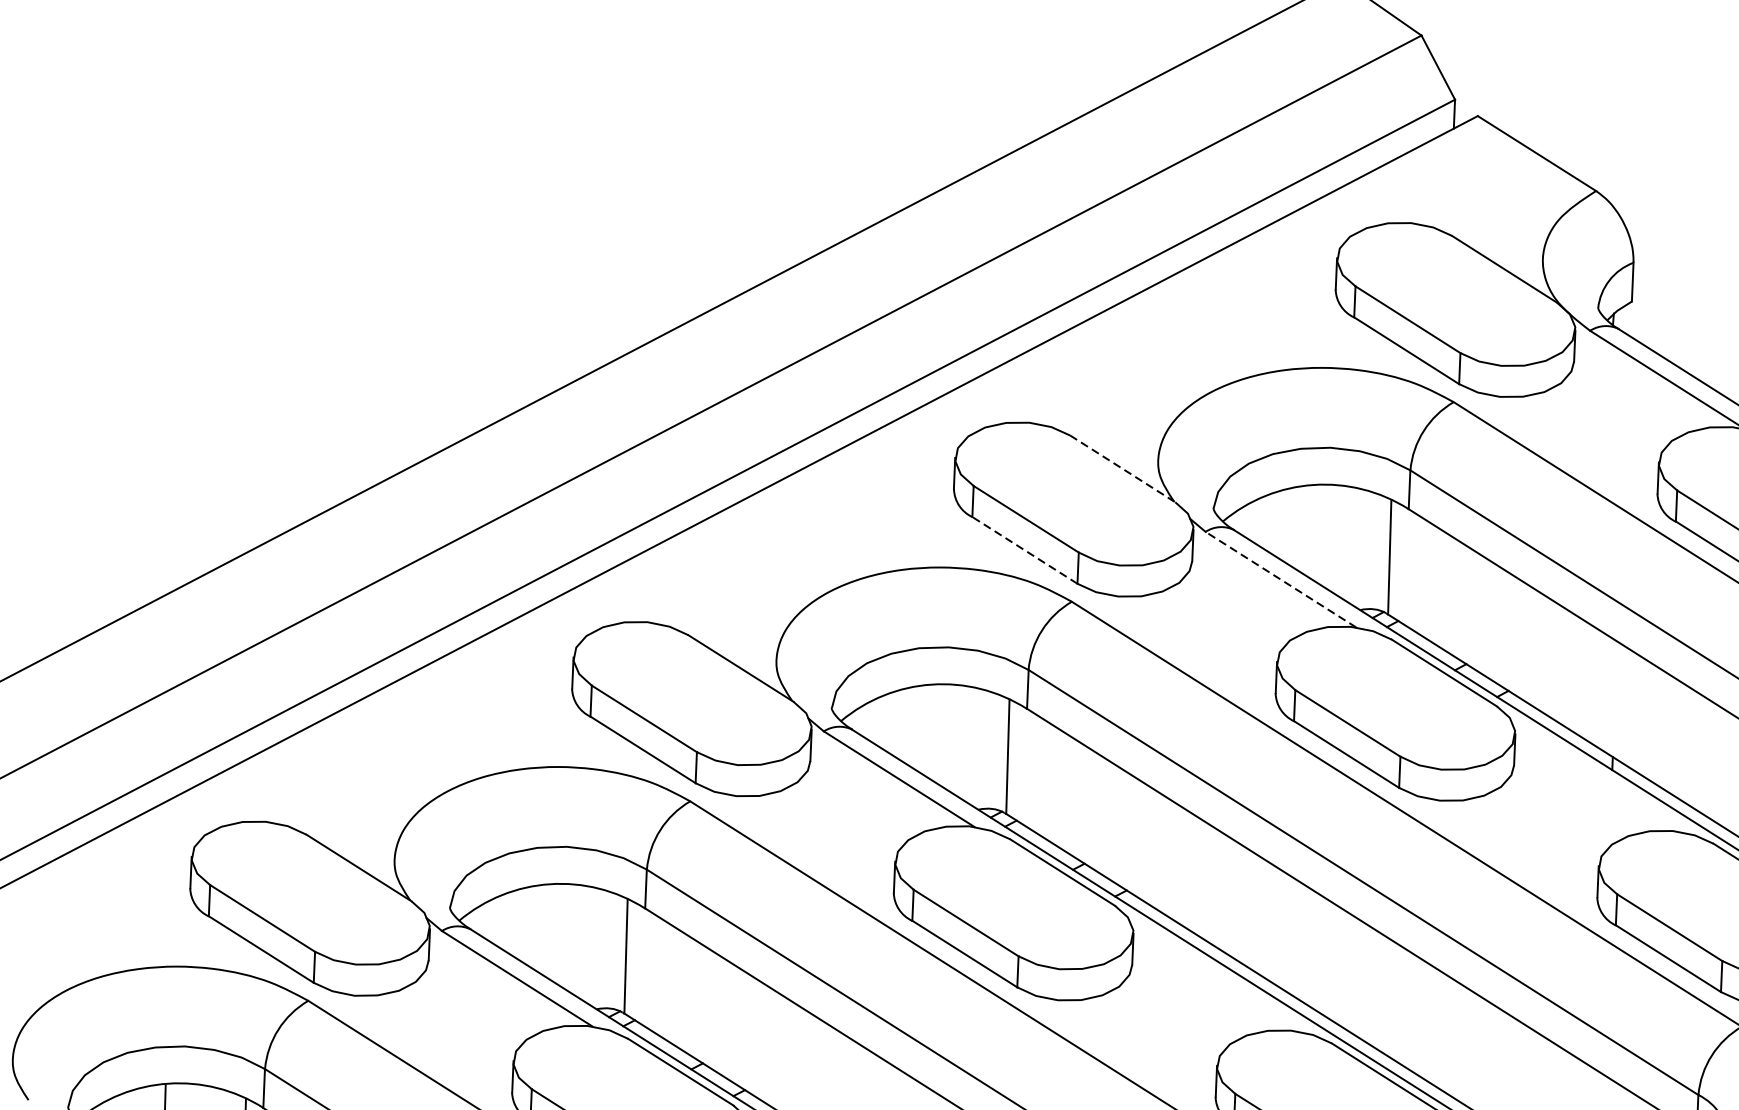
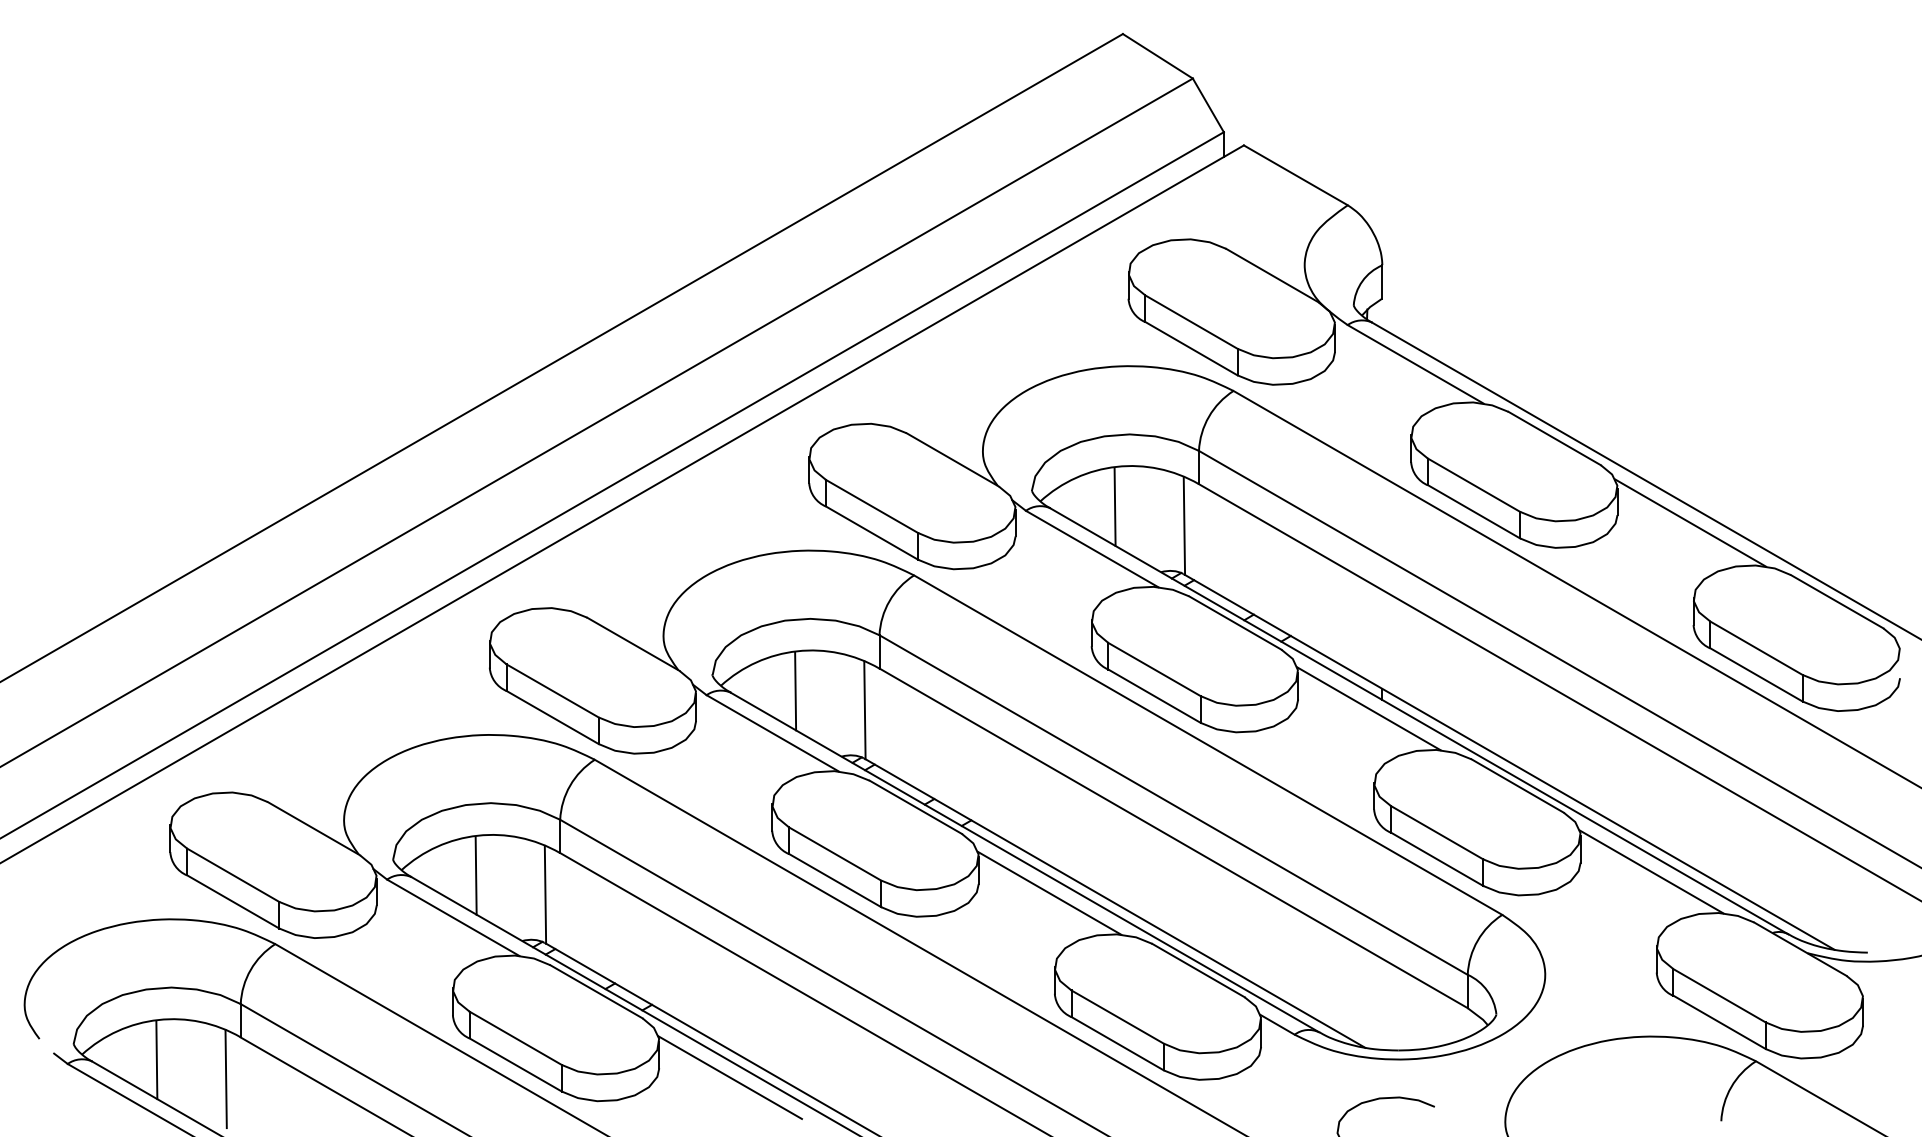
line: (1123, 469) -> (953, 460), dashed -> solid
line: (1309, 531) -> (1114, 506), added
line: (1024, 549) -> (871, 532), dashed -> solid
line: (1280, 579) -> (1091, 548), dashed -> solid
line: (927, 731) -> (795, 691), added
line: (1595, 779) -> (1368, 708), added
line: (545, 930) -> (475, 875), added
line: (1214, 978) -> (1049, 892), added

